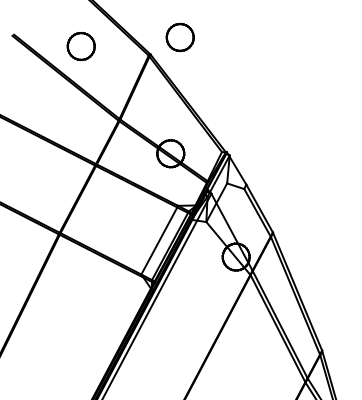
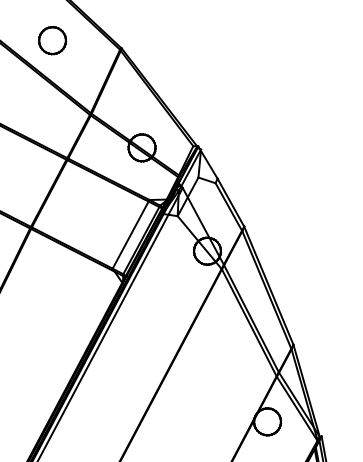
part: (180, 37) -> (151, 31), removed

